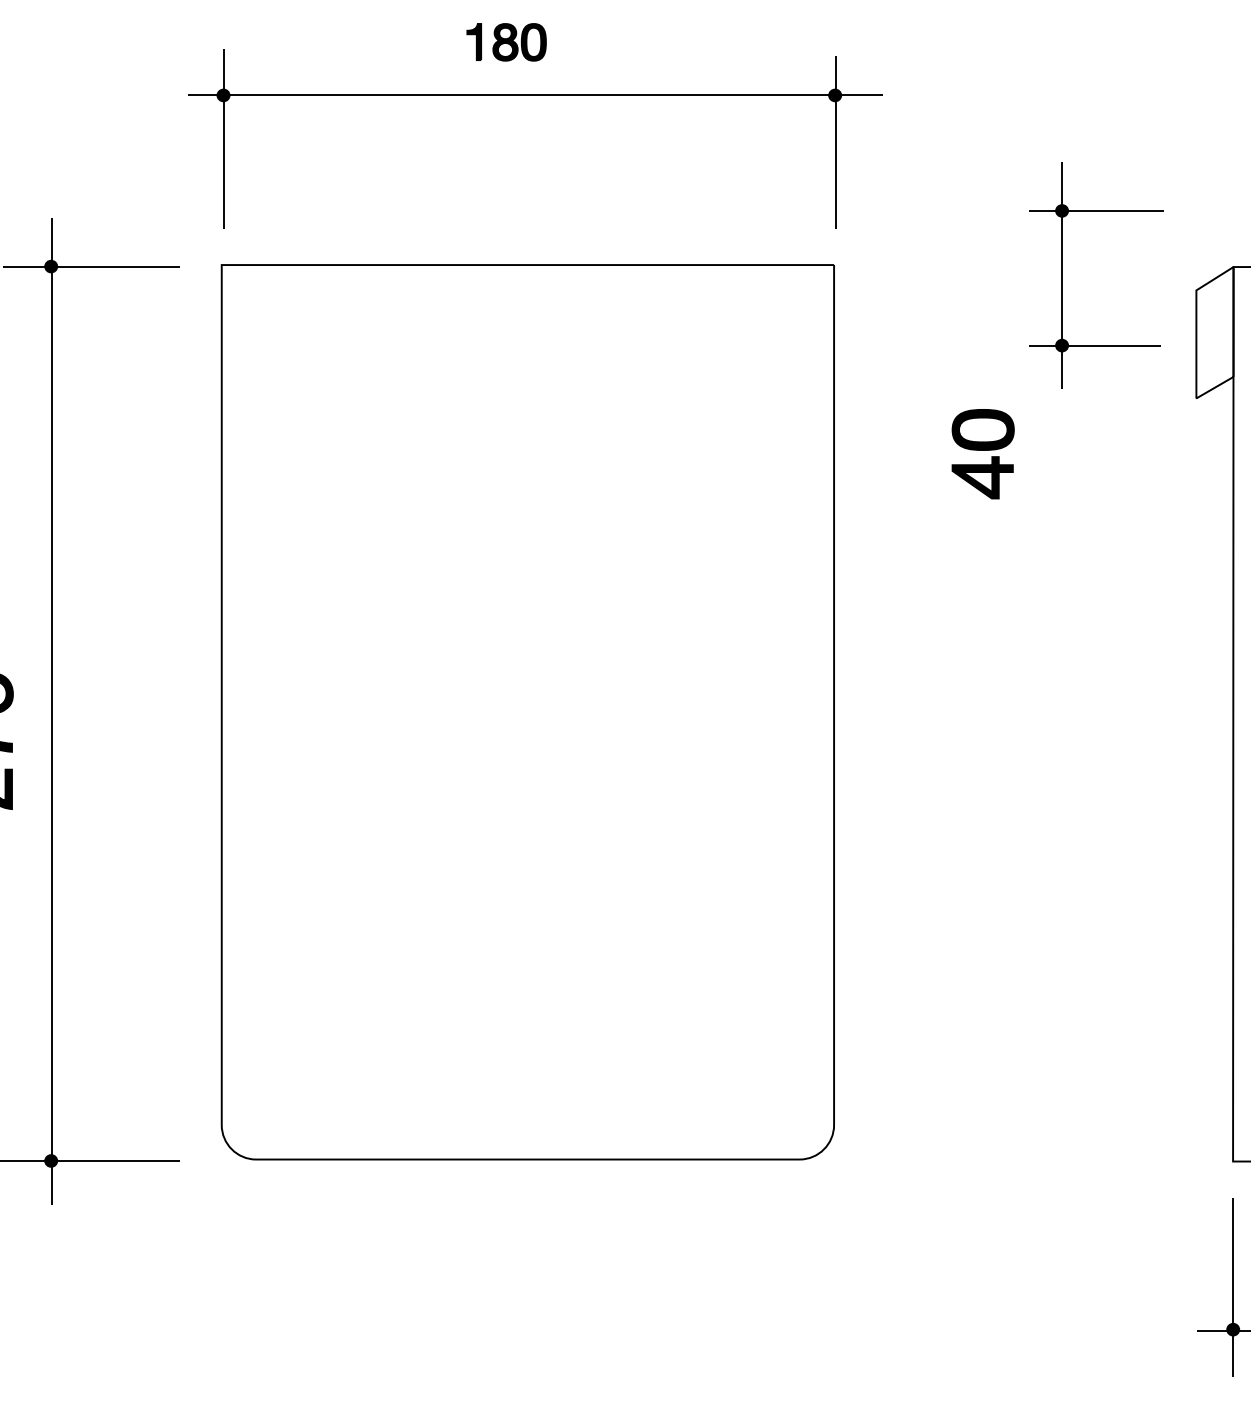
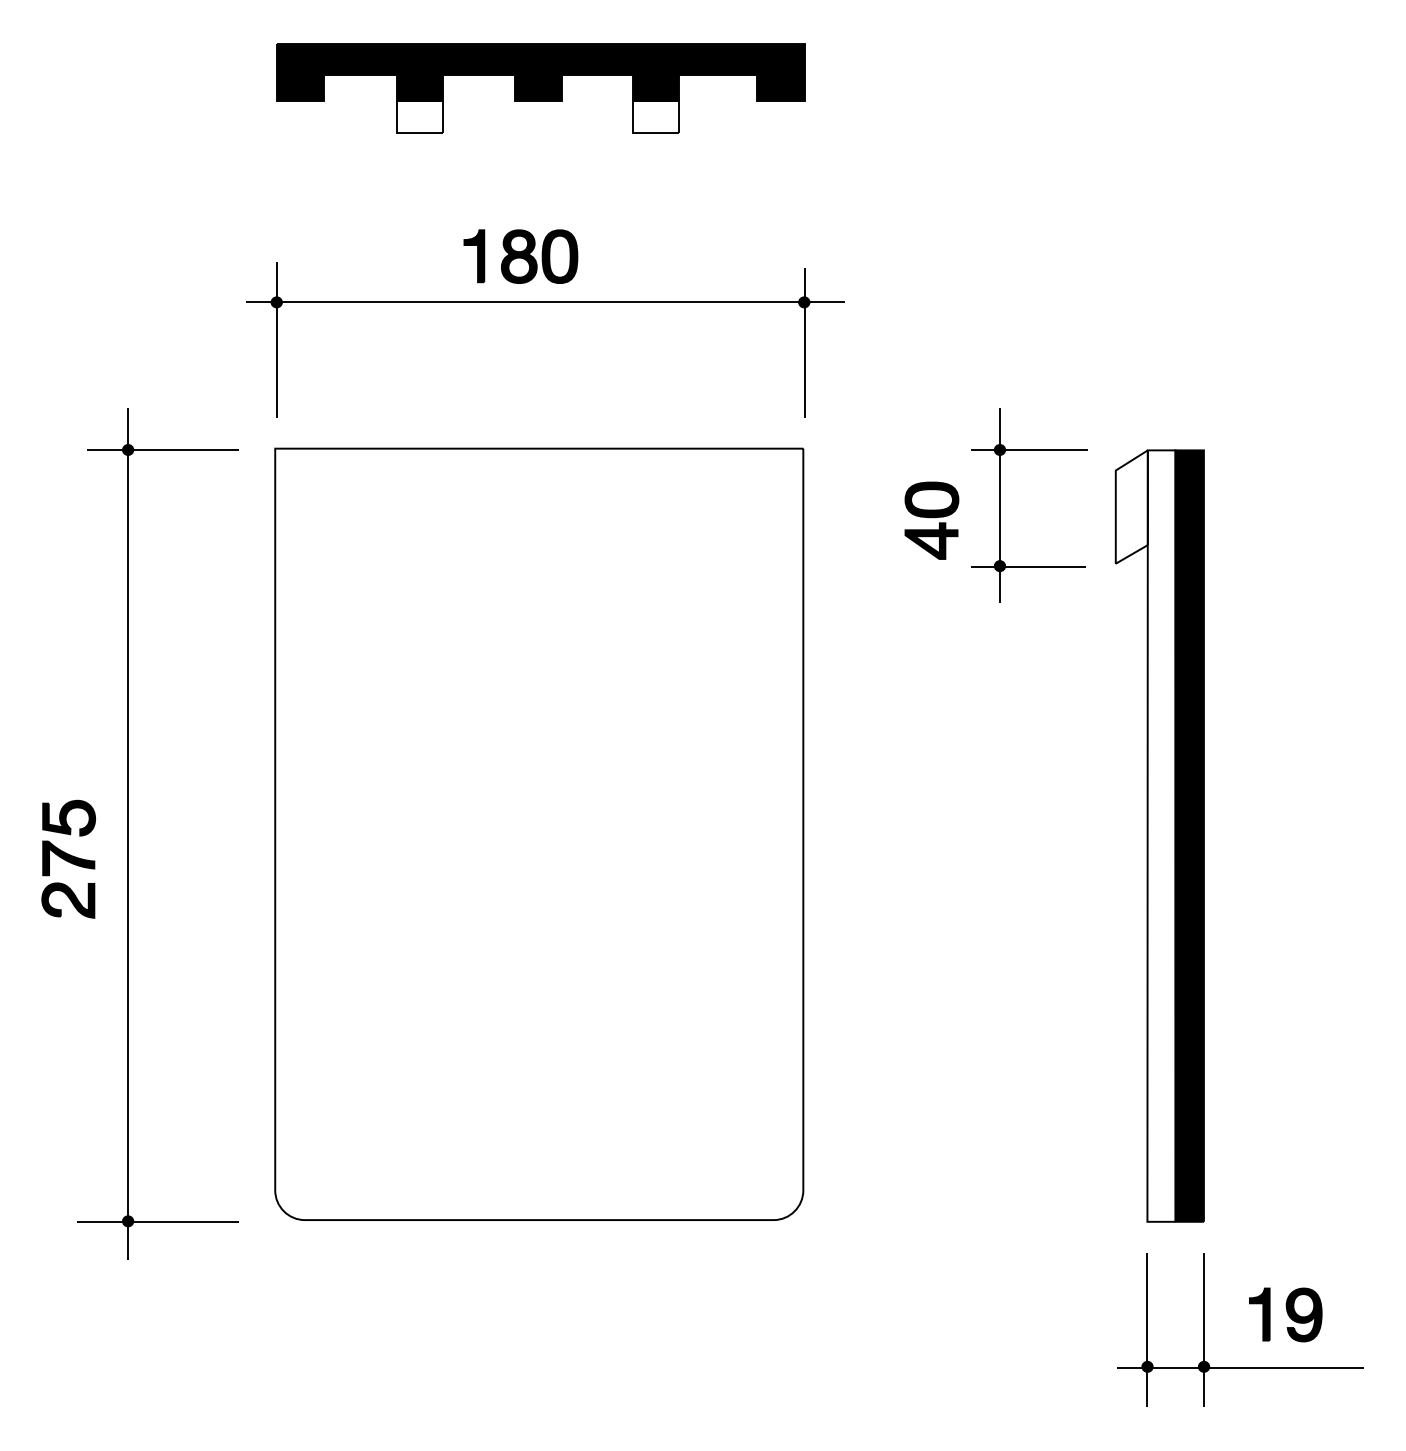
part: (506, 42) -> (520, 256), size x1.67
part: (1062, 275) -> (1000, 505), moved
part: (982, 453) -> (931, 520), moved

